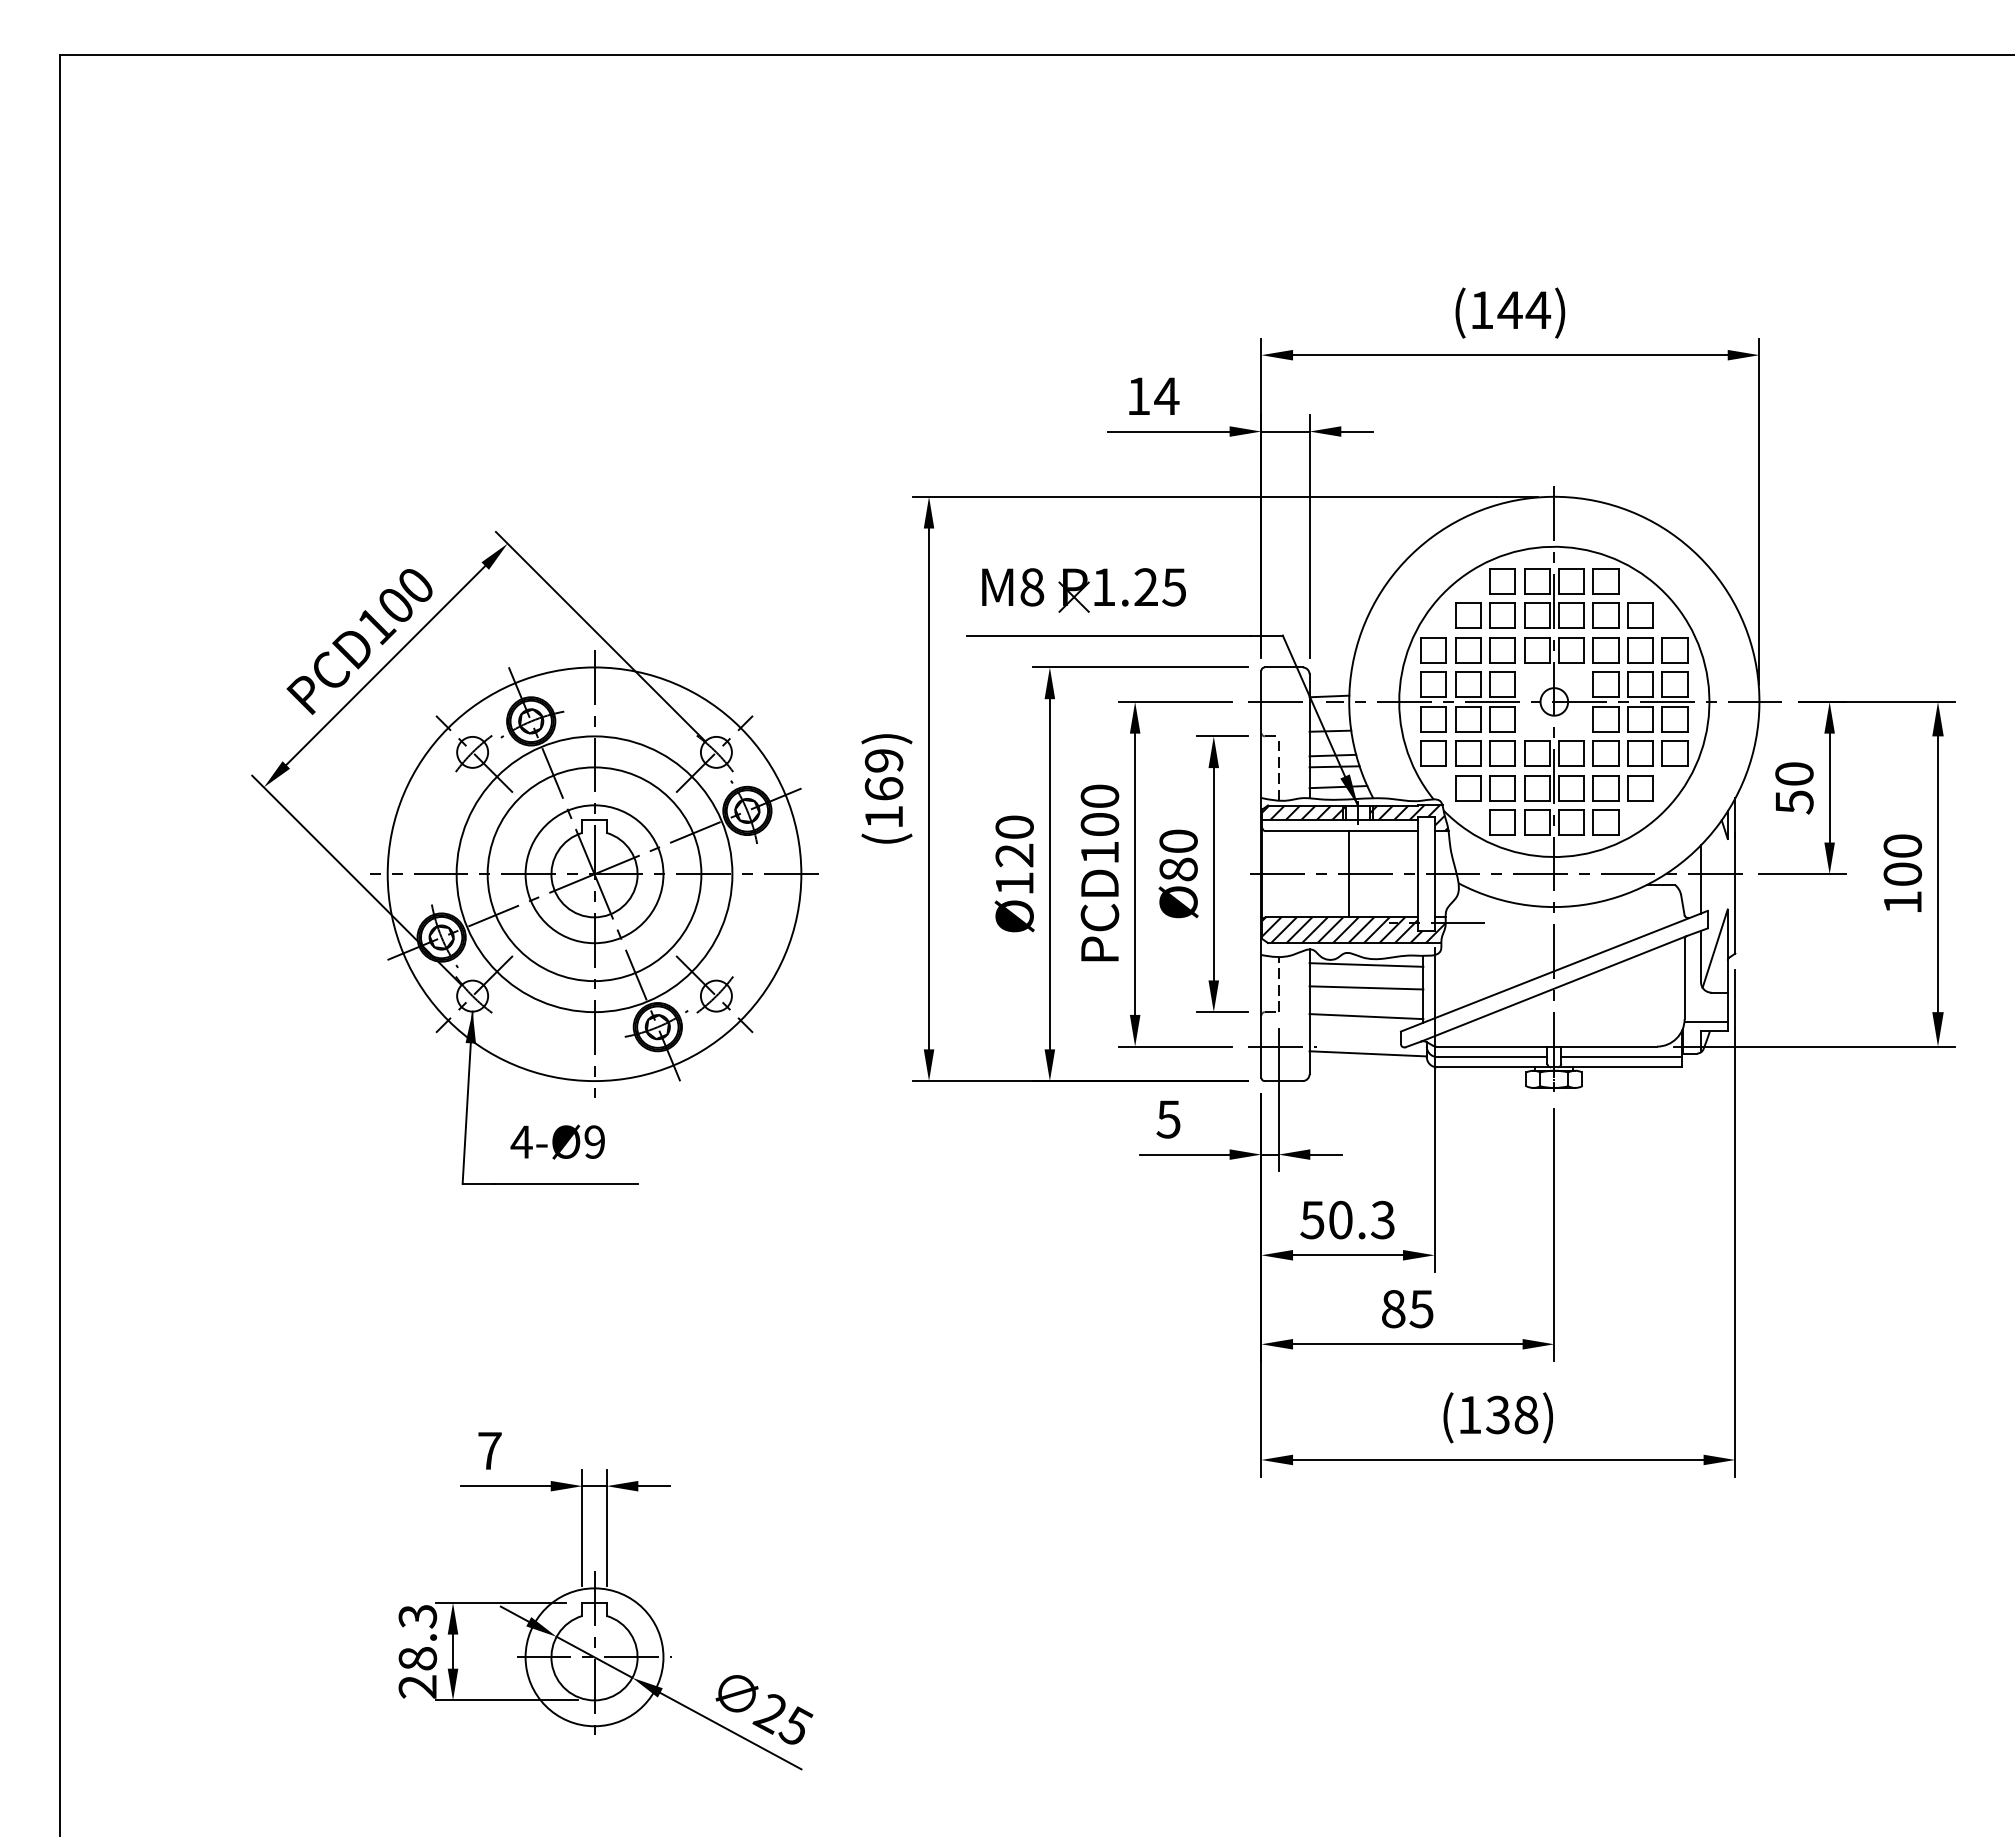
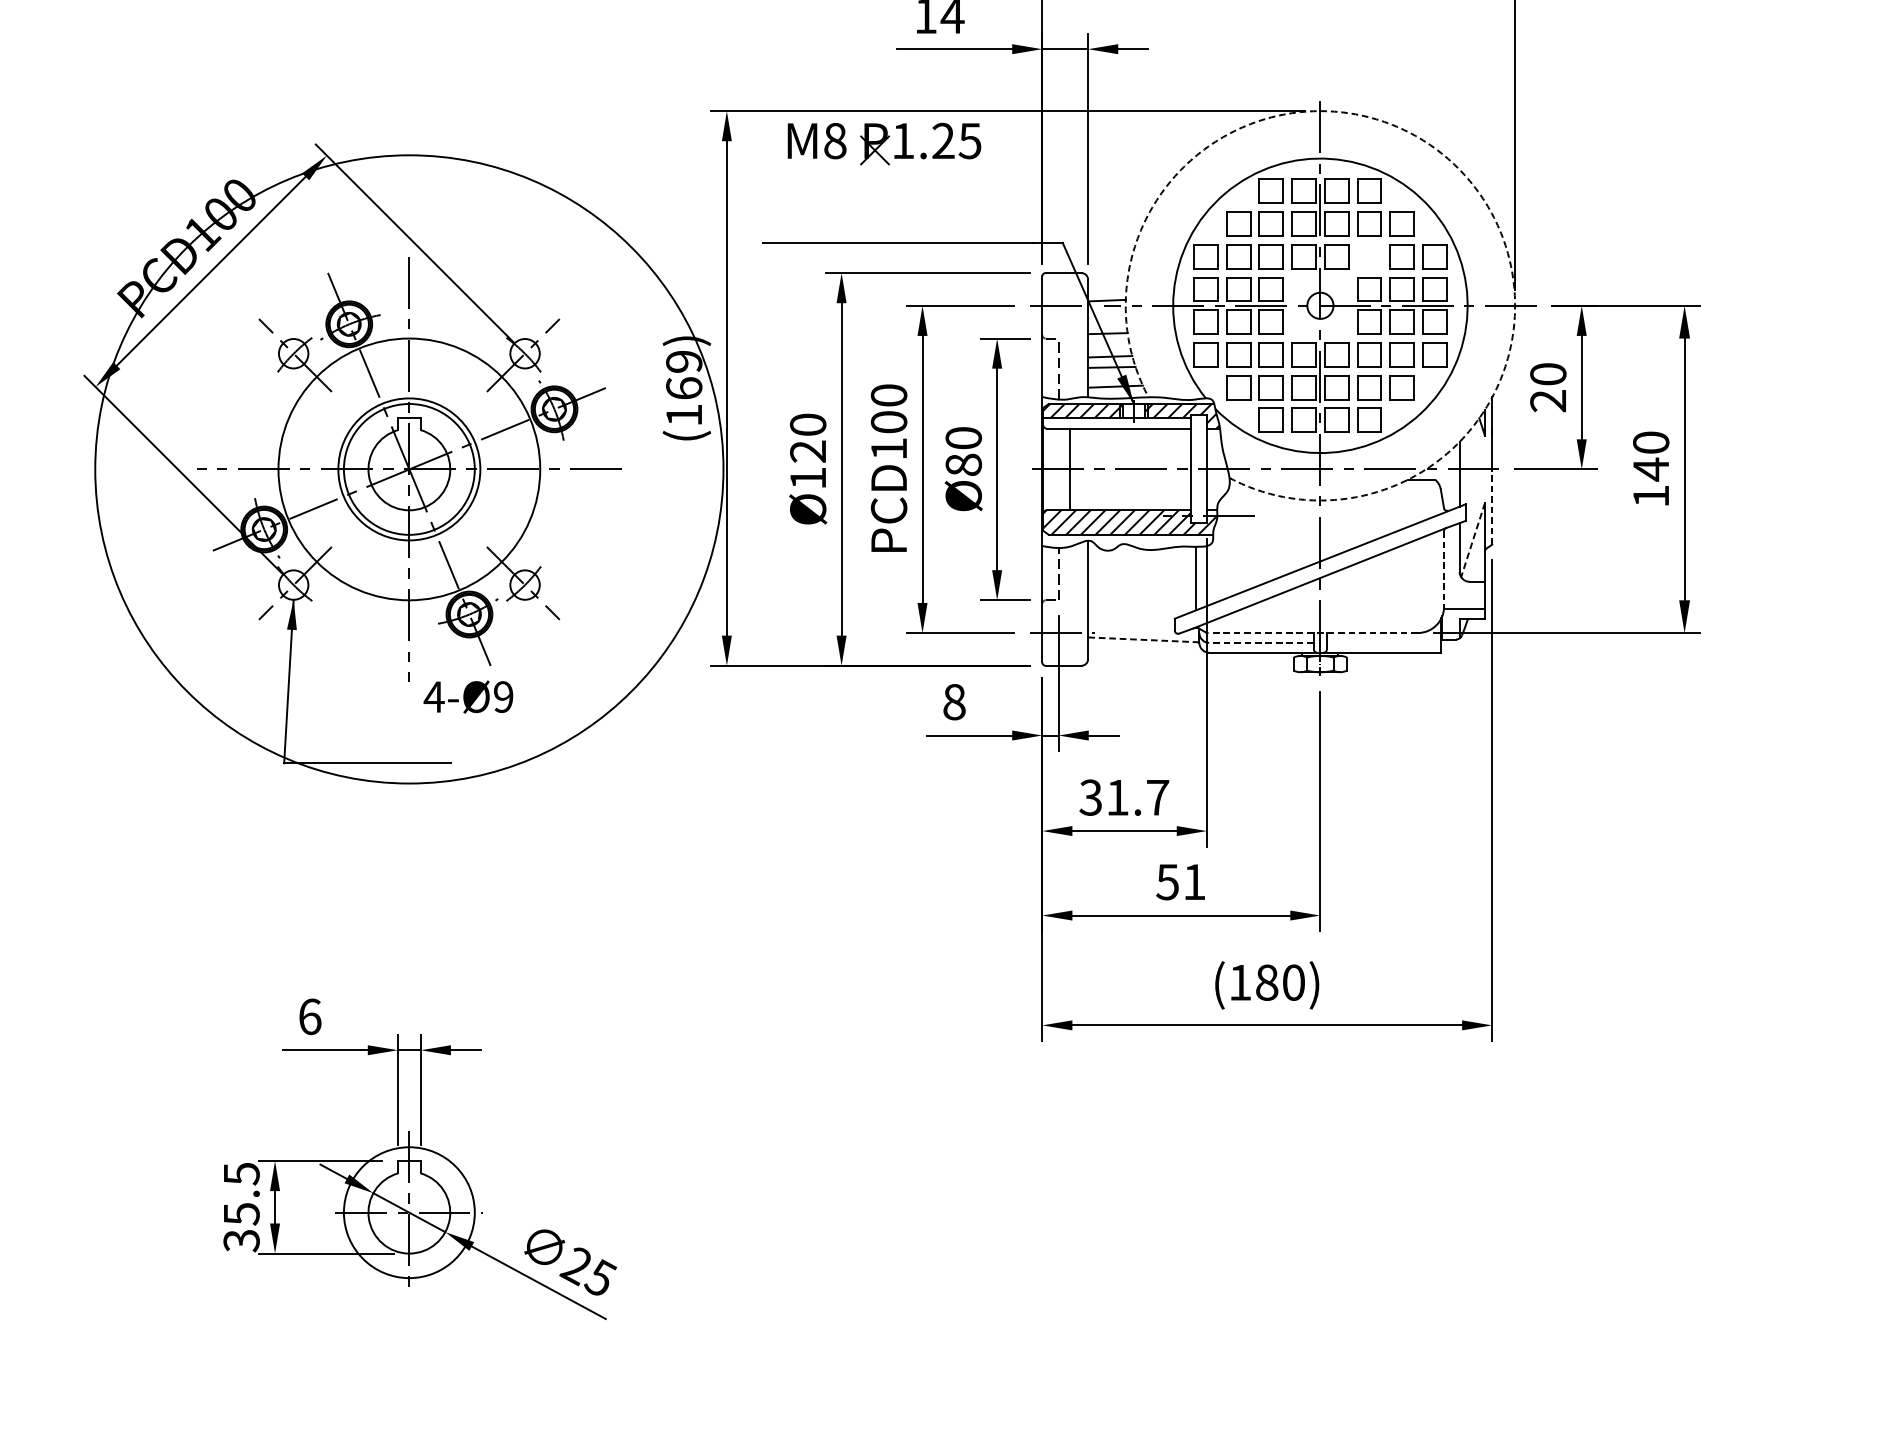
arc: (1699, 556) -> (1458, 167), solid -> dashed
part: (1083, 590) -> (883, 144), moved
part: (1605, 650) -> (1368, 257), removed
text: (1794, 802) -> (1548, 401), 50 -> 20
circle: (594, 874) -> (409, 469), size x0.7
circle: (594, 874) -> (409, 469), size x1.6
line: (1348, 874) -> (1069, 469), moved
text: (1902, 874) -> (1650, 469), 100 -> 140
line: (1735, 913) -> (1492, 506), solid -> dashed
line: (1715, 949) -> (1473, 540), solid -> dashed
line: (1366, 964) -> (1142, 555), removed
line: (1684, 979) -> (1443, 569), solid -> dashed
line: (1366, 987) -> (1142, 576), removed
line: (1366, 1016) -> (1142, 604), removed
line: (1546, 1046) -> (1312, 632), solid -> dashed
line: (1368, 1053) -> (1144, 639), solid -> dashed
line: (1491, 1056) -> (1260, 642), solid -> dashed
line: (1621, 1056) -> (1384, 642), removed
text: (1168, 1119) -> (954, 702), 5 -> 8
text: (557, 1141) -> (468, 696), moved
text: (1347, 1219) -> (1124, 797), 50.3 -> 31.7
text: (1407, 1309) -> (1181, 882), 85 -> 51
text: (1512, 1414) -> (1280, 982), (138) -> (180)
text: (489, 1450) -> (309, 1016), 7 -> 6
text: (417, 1652) -> (241, 1208), 28.3 -> 35.5

